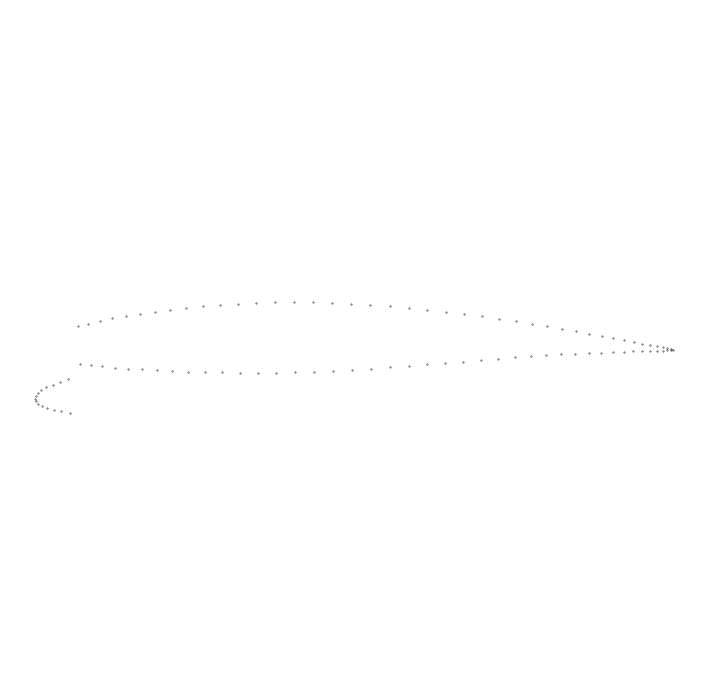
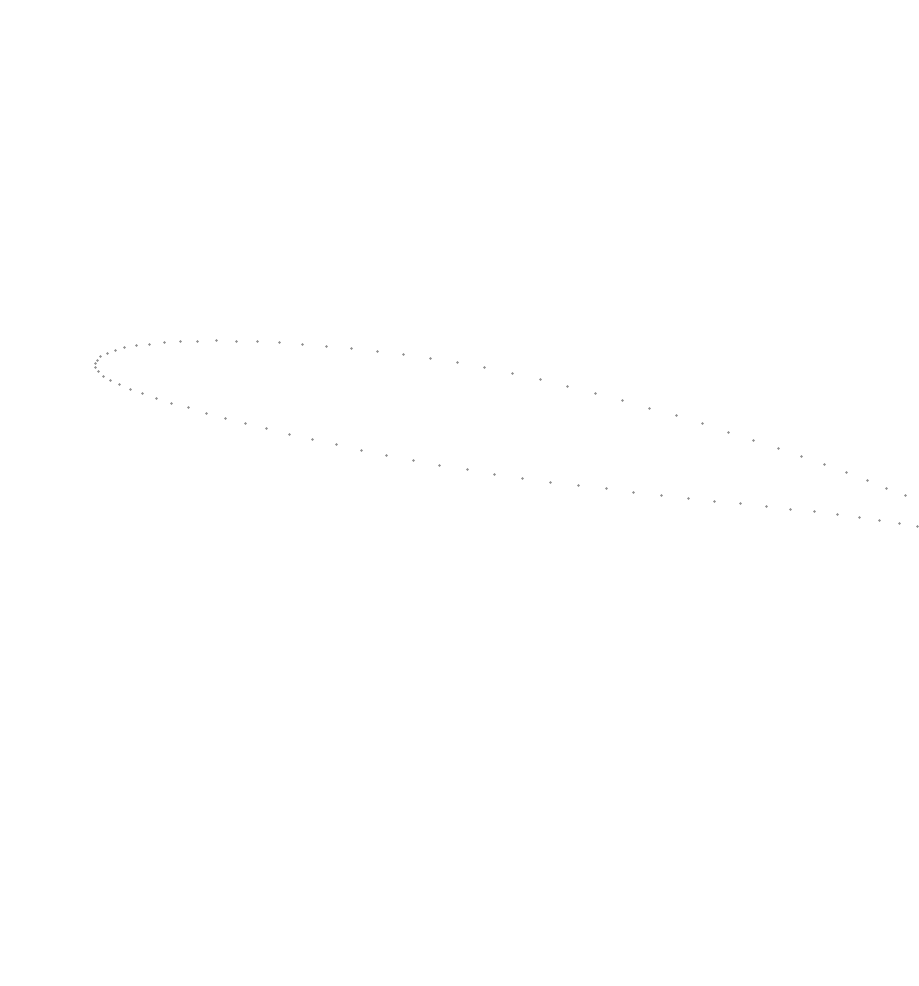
part: (46, 388) -> (114, 351), moved

